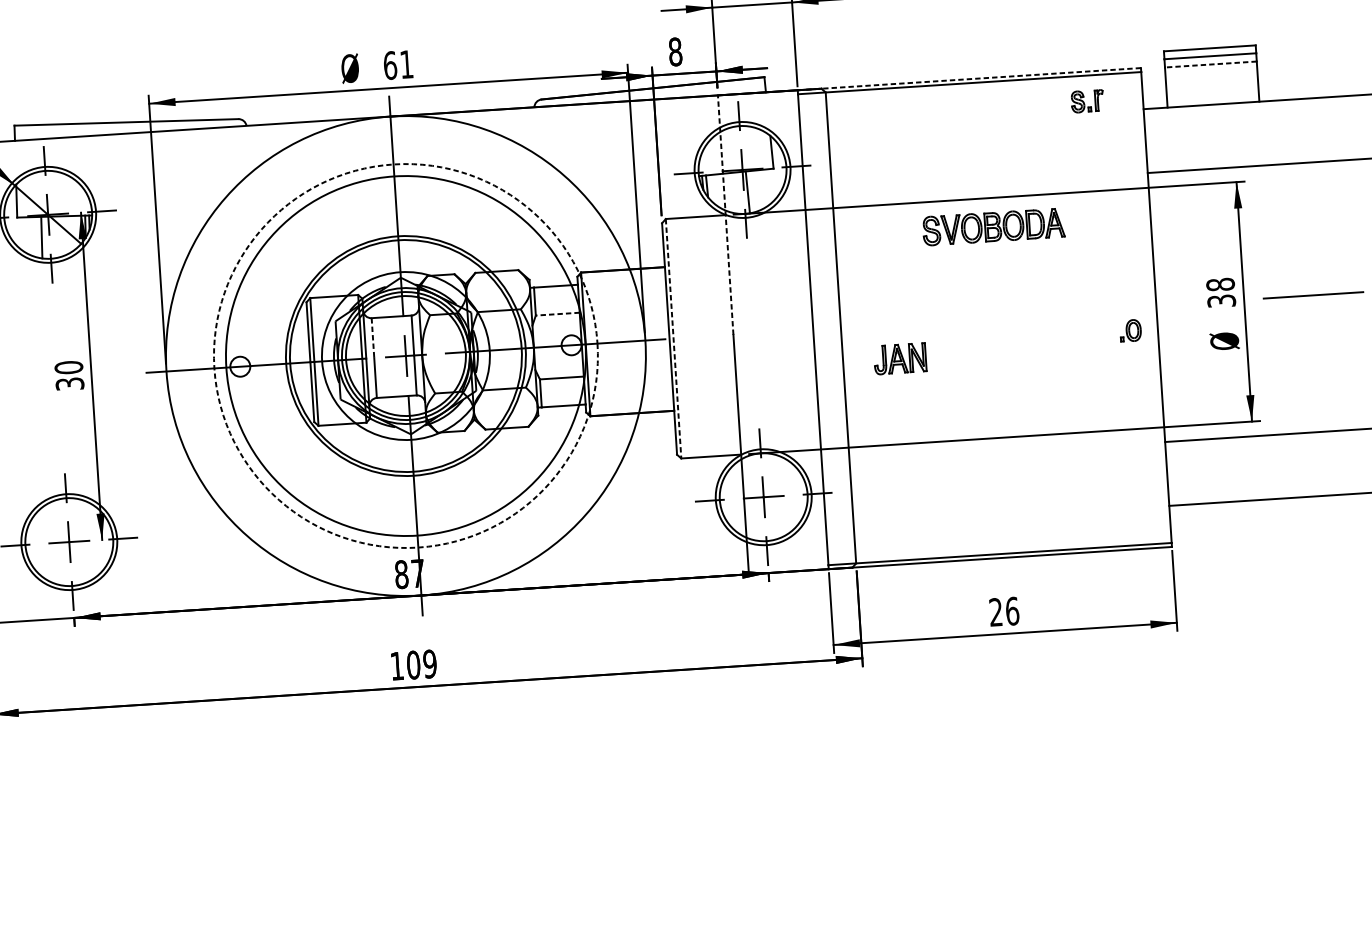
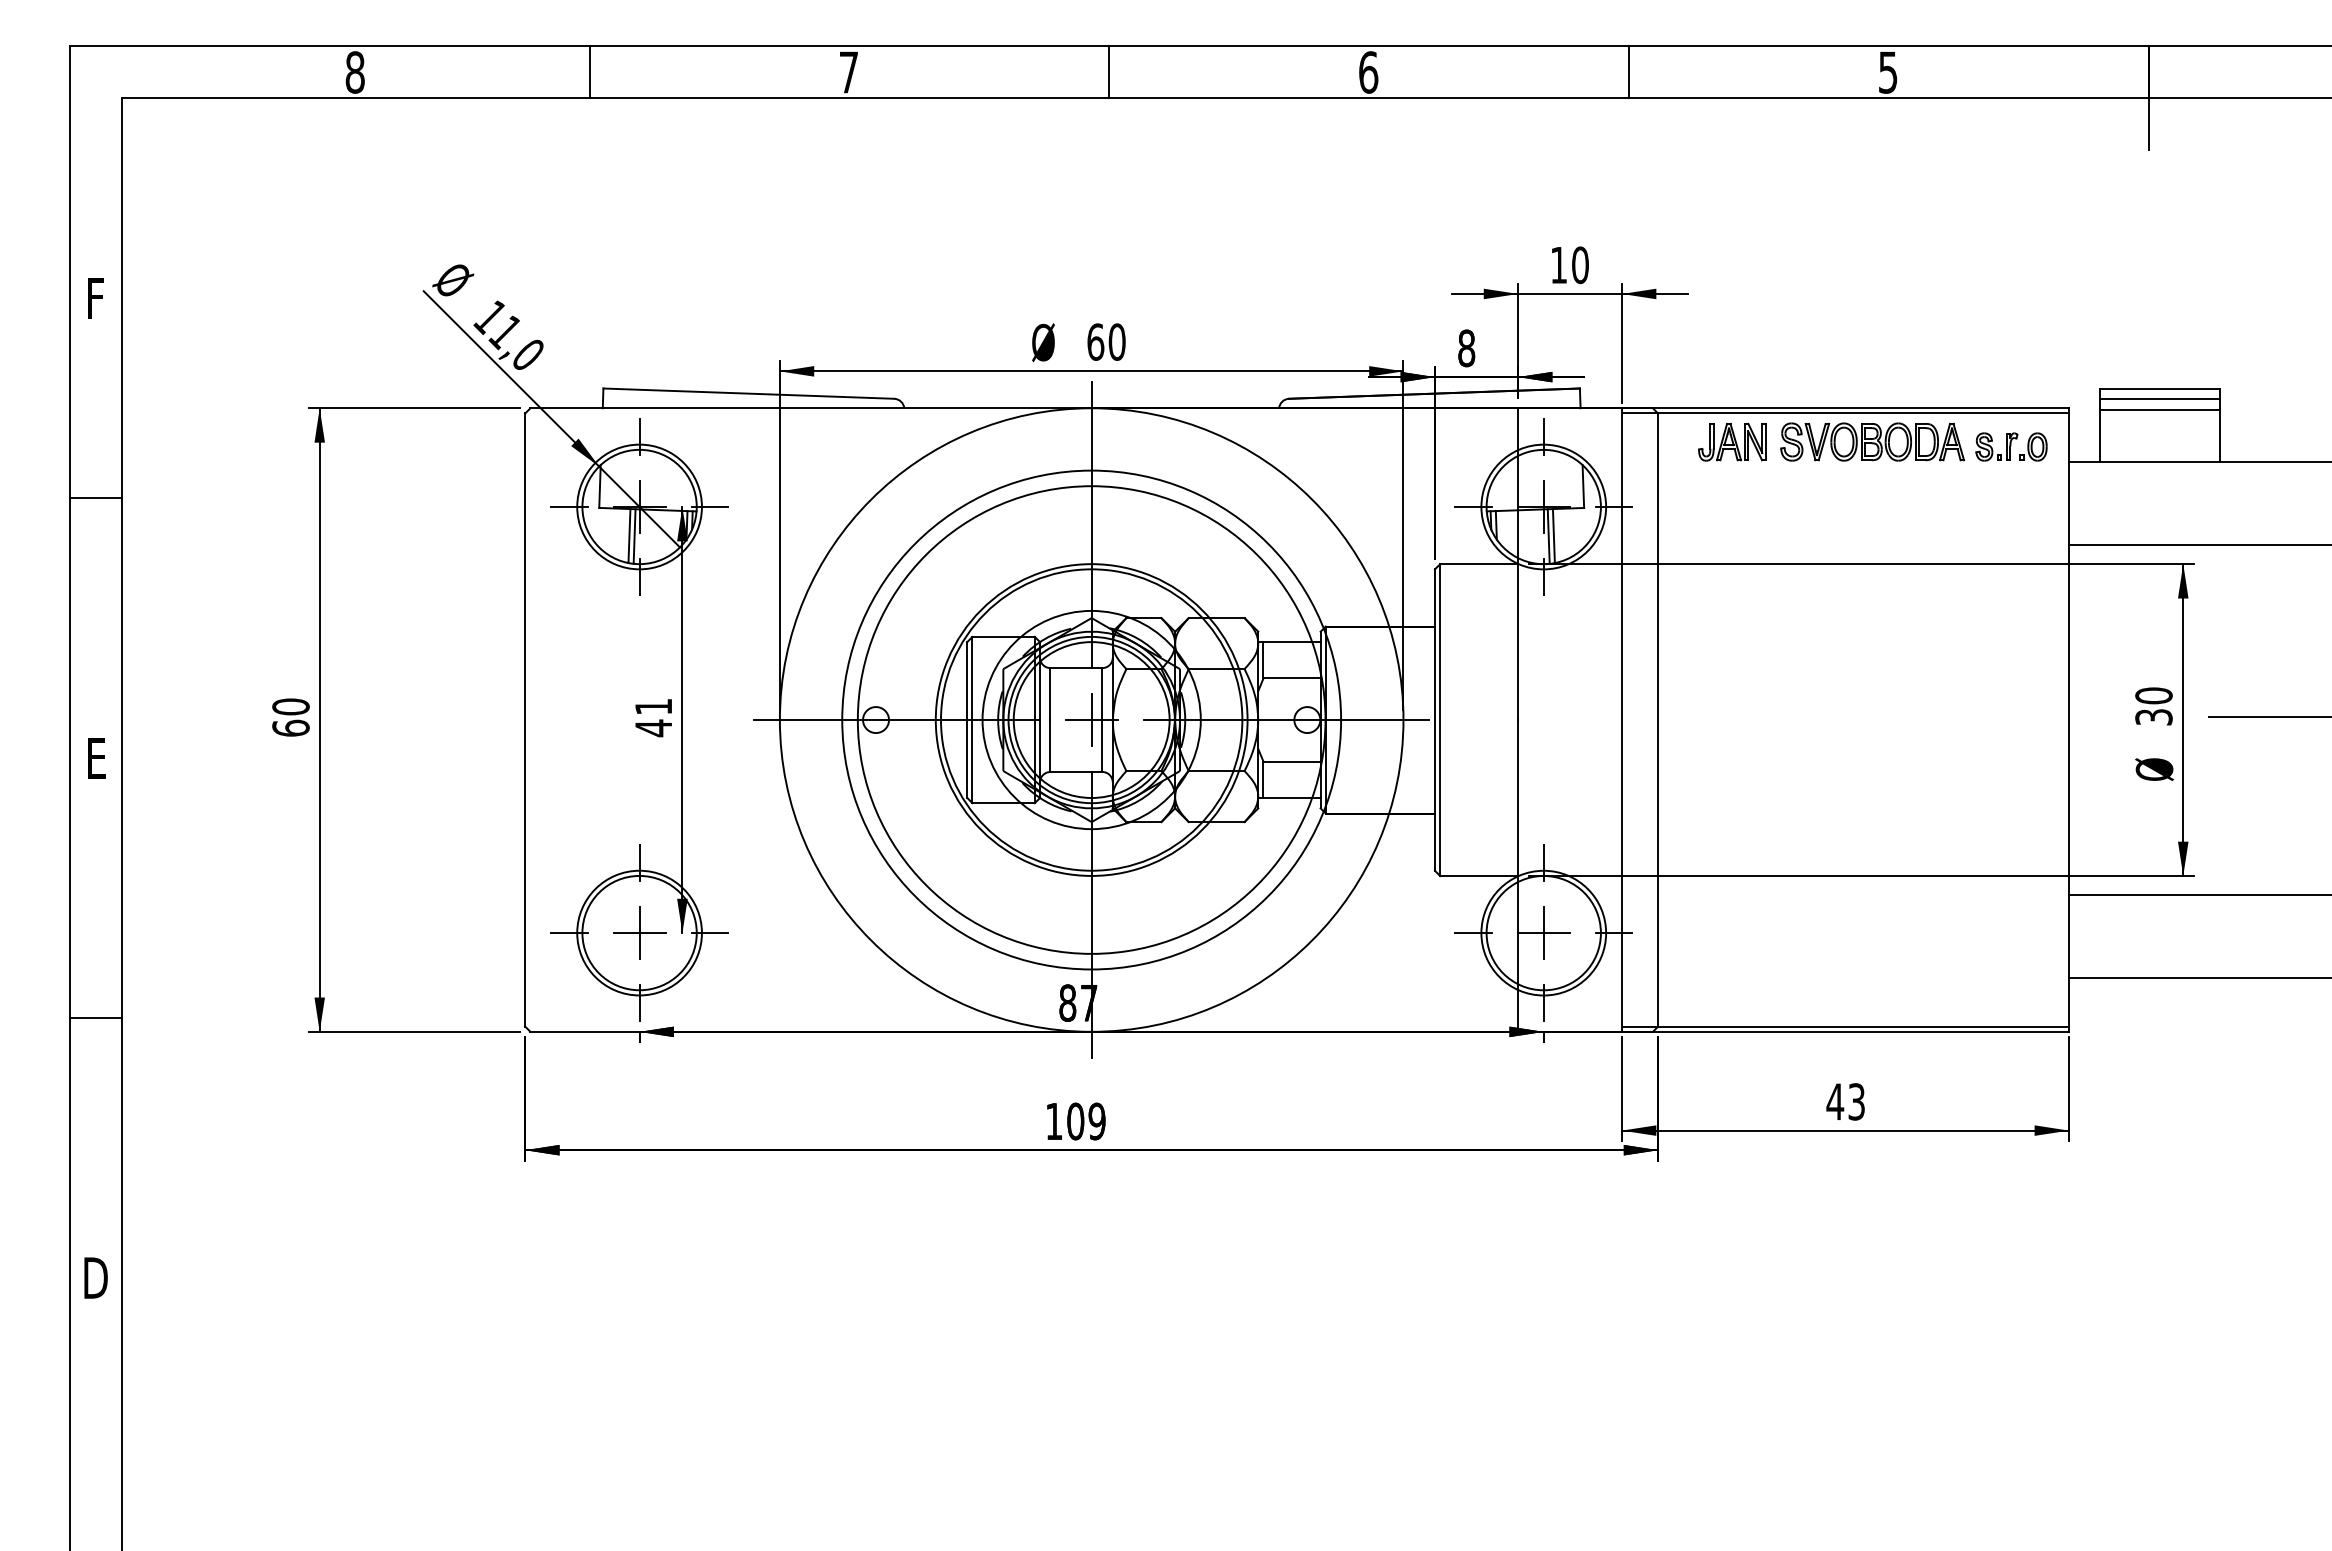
text: (406, 64) -> (1116, 341), 61 -> 60
line: (1210, 64) -> (2159, 409), dashed -> solid
line: (969, 79) -> (1845, 408), dashed -> solid
line: (751, 192) -> (1553, 536), added
line: (726, 215) -> (1518, 564), dashed -> solid
part: (993, 226) -> (1872, 441), moved
line: (45, 237) -> (634, 536), added
text: (1220, 284) -> (2153, 695), 38 -> 30
line: (558, 314) -> (1292, 678), dashed -> solid
part: (1130, 330) -> (2033, 446), moved
line: (373, 338) -> (1050, 694), dashed -> solid
line: (673, 339) -> (1440, 720), dashed -> solid
circle: (405, 355) -> (1091, 719), dashed -> solid
part: (900, 358) -> (1732, 441), moved
text: (69, 375) -> (653, 717), 30 -> 41
text: (1003, 611) -> (1845, 1101), 26 -> 43

